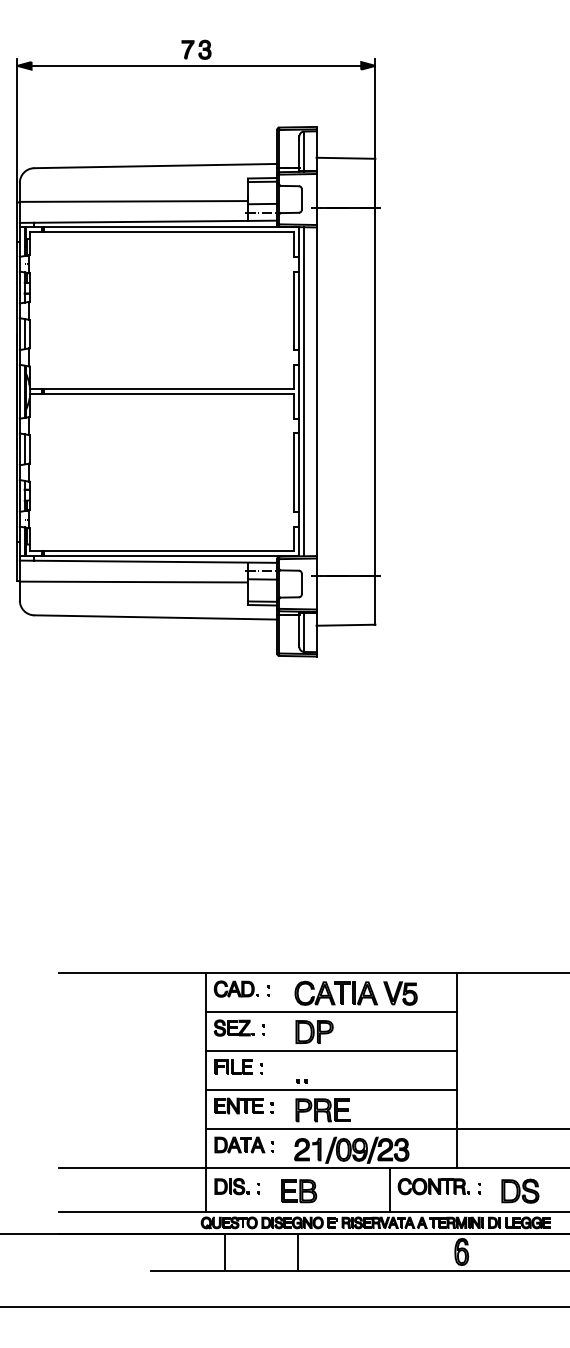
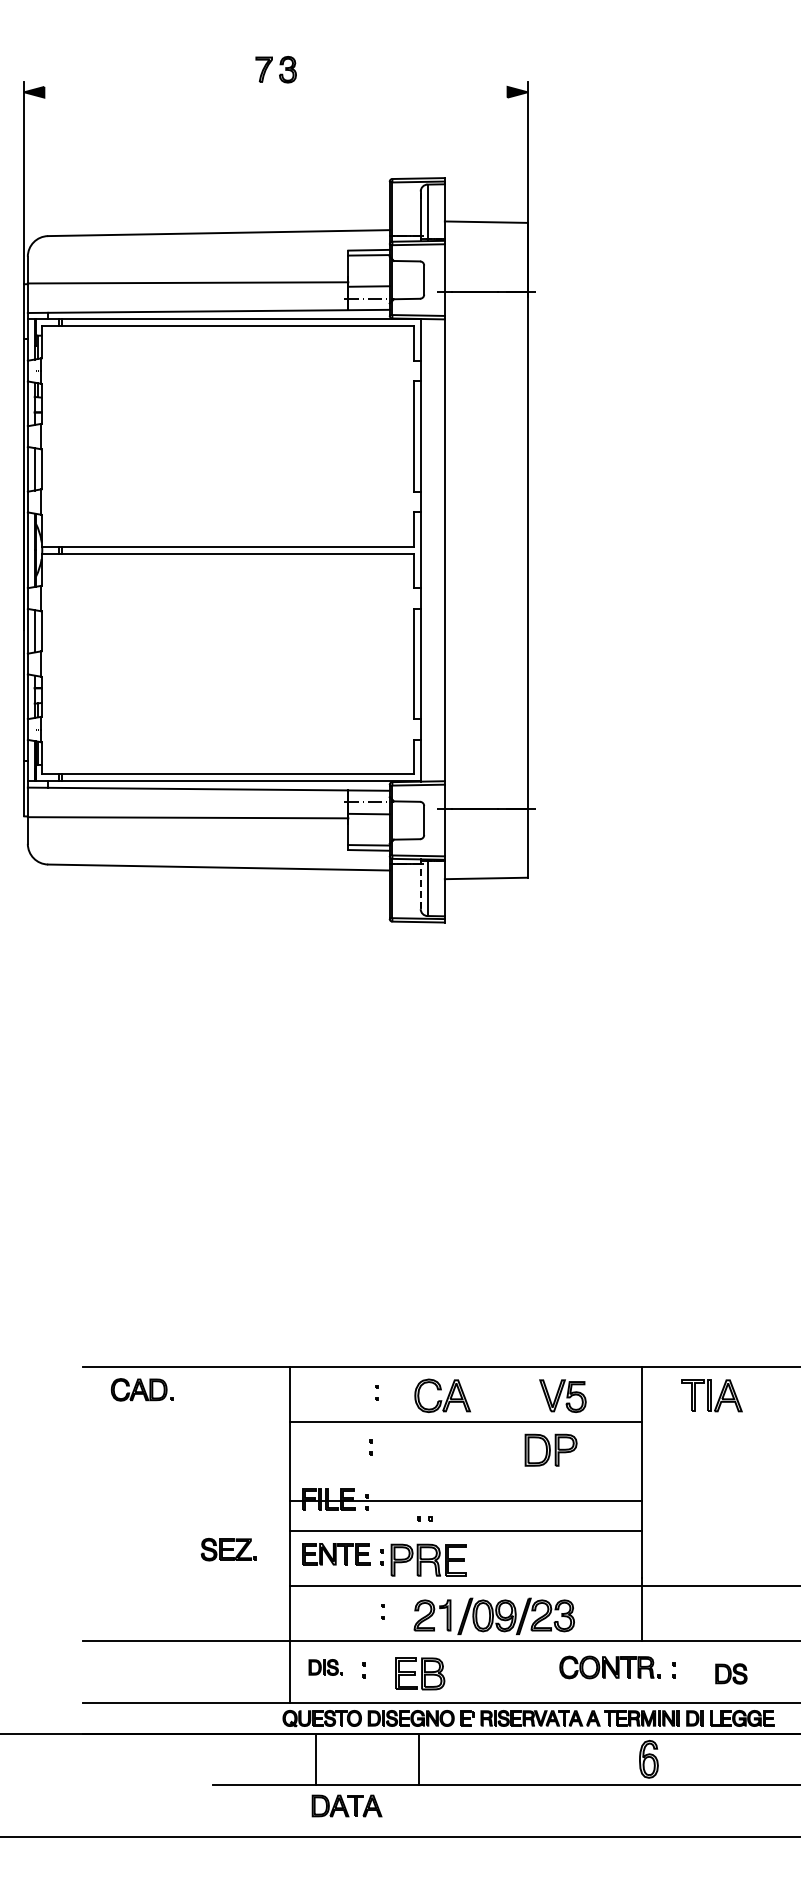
line: (196, 66) -> (275, 92), removed
line: (304, 391) -> (427, 550), removed
line: (299, 630) -> (420, 885), solid -> dashed
part: (235, 988) -> (141, 1389), moved
part: (355, 993) -> (711, 1395), moved
part: (233, 1027) -> (228, 1549), moved
part: (314, 1031) -> (550, 1449), moved
line: (331, 1050) -> (465, 1501), moved
part: (322, 1109) -> (428, 1559), moved
part: (239, 1144) -> (346, 1805), moved
part: (231, 1186) -> (325, 1667), size x0.7
line: (390, 1189) -> (548, 1671), removed
part: (520, 1190) -> (731, 1673), size x0.6

